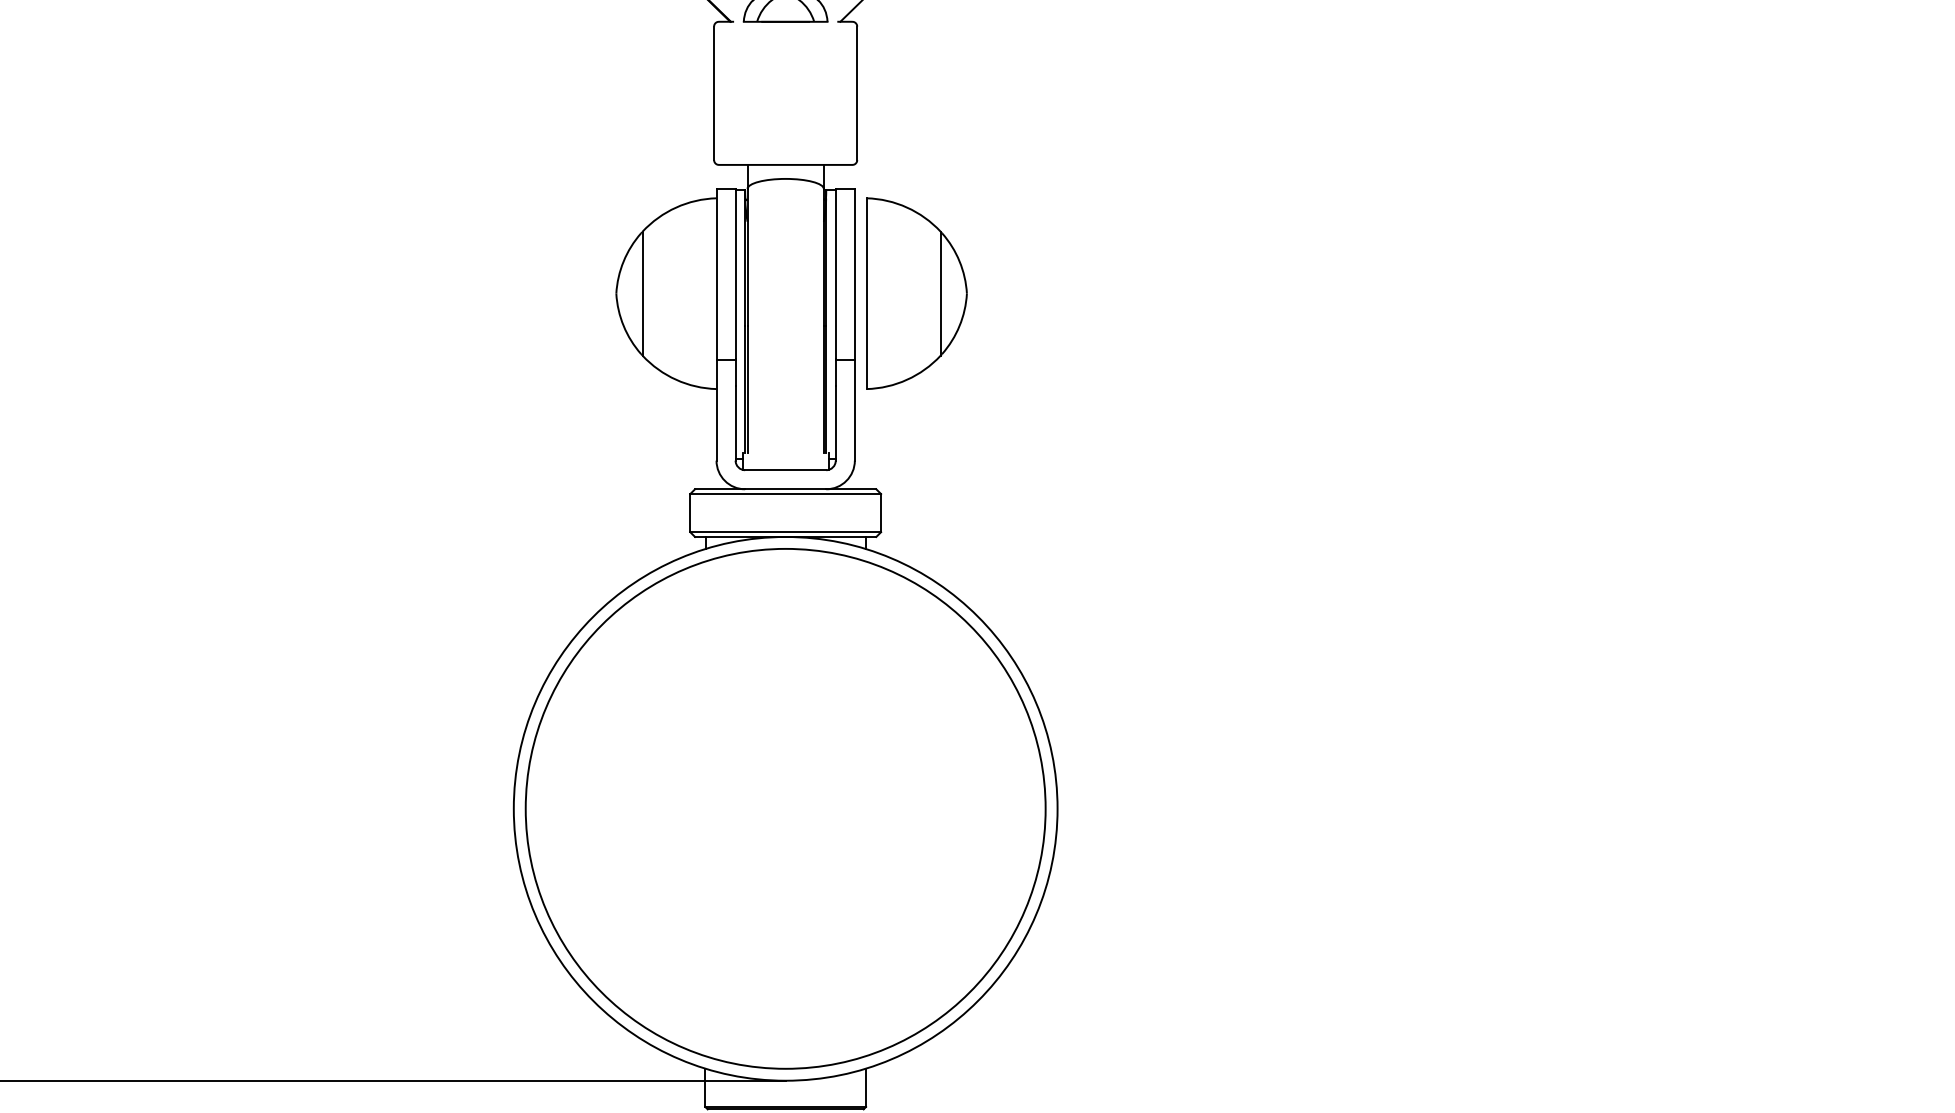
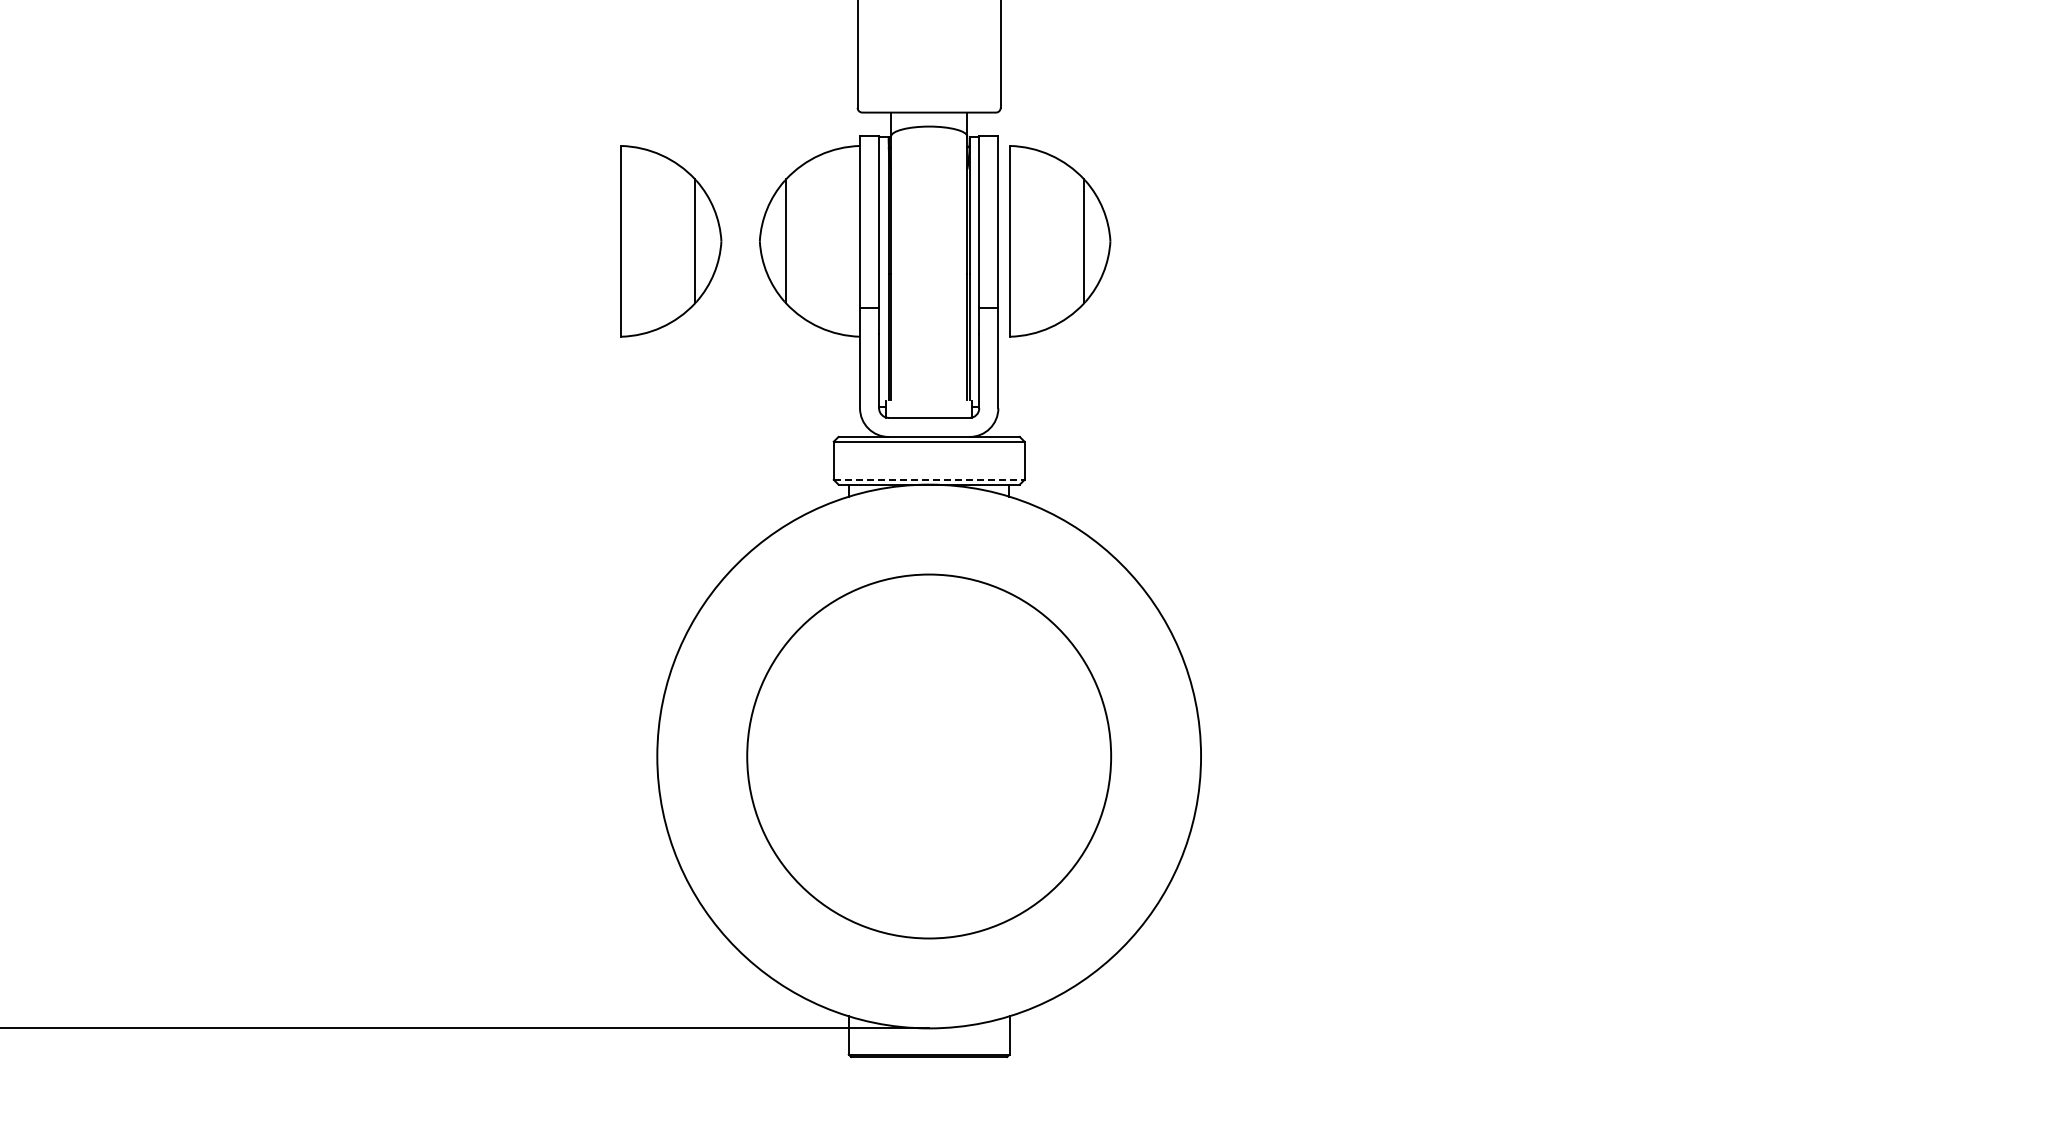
part: (528, 293) -> (671, 241), added
line: (786, 531) -> (929, 479), solid -> dashed
circle: (786, 808) -> (929, 756), size x0.7

